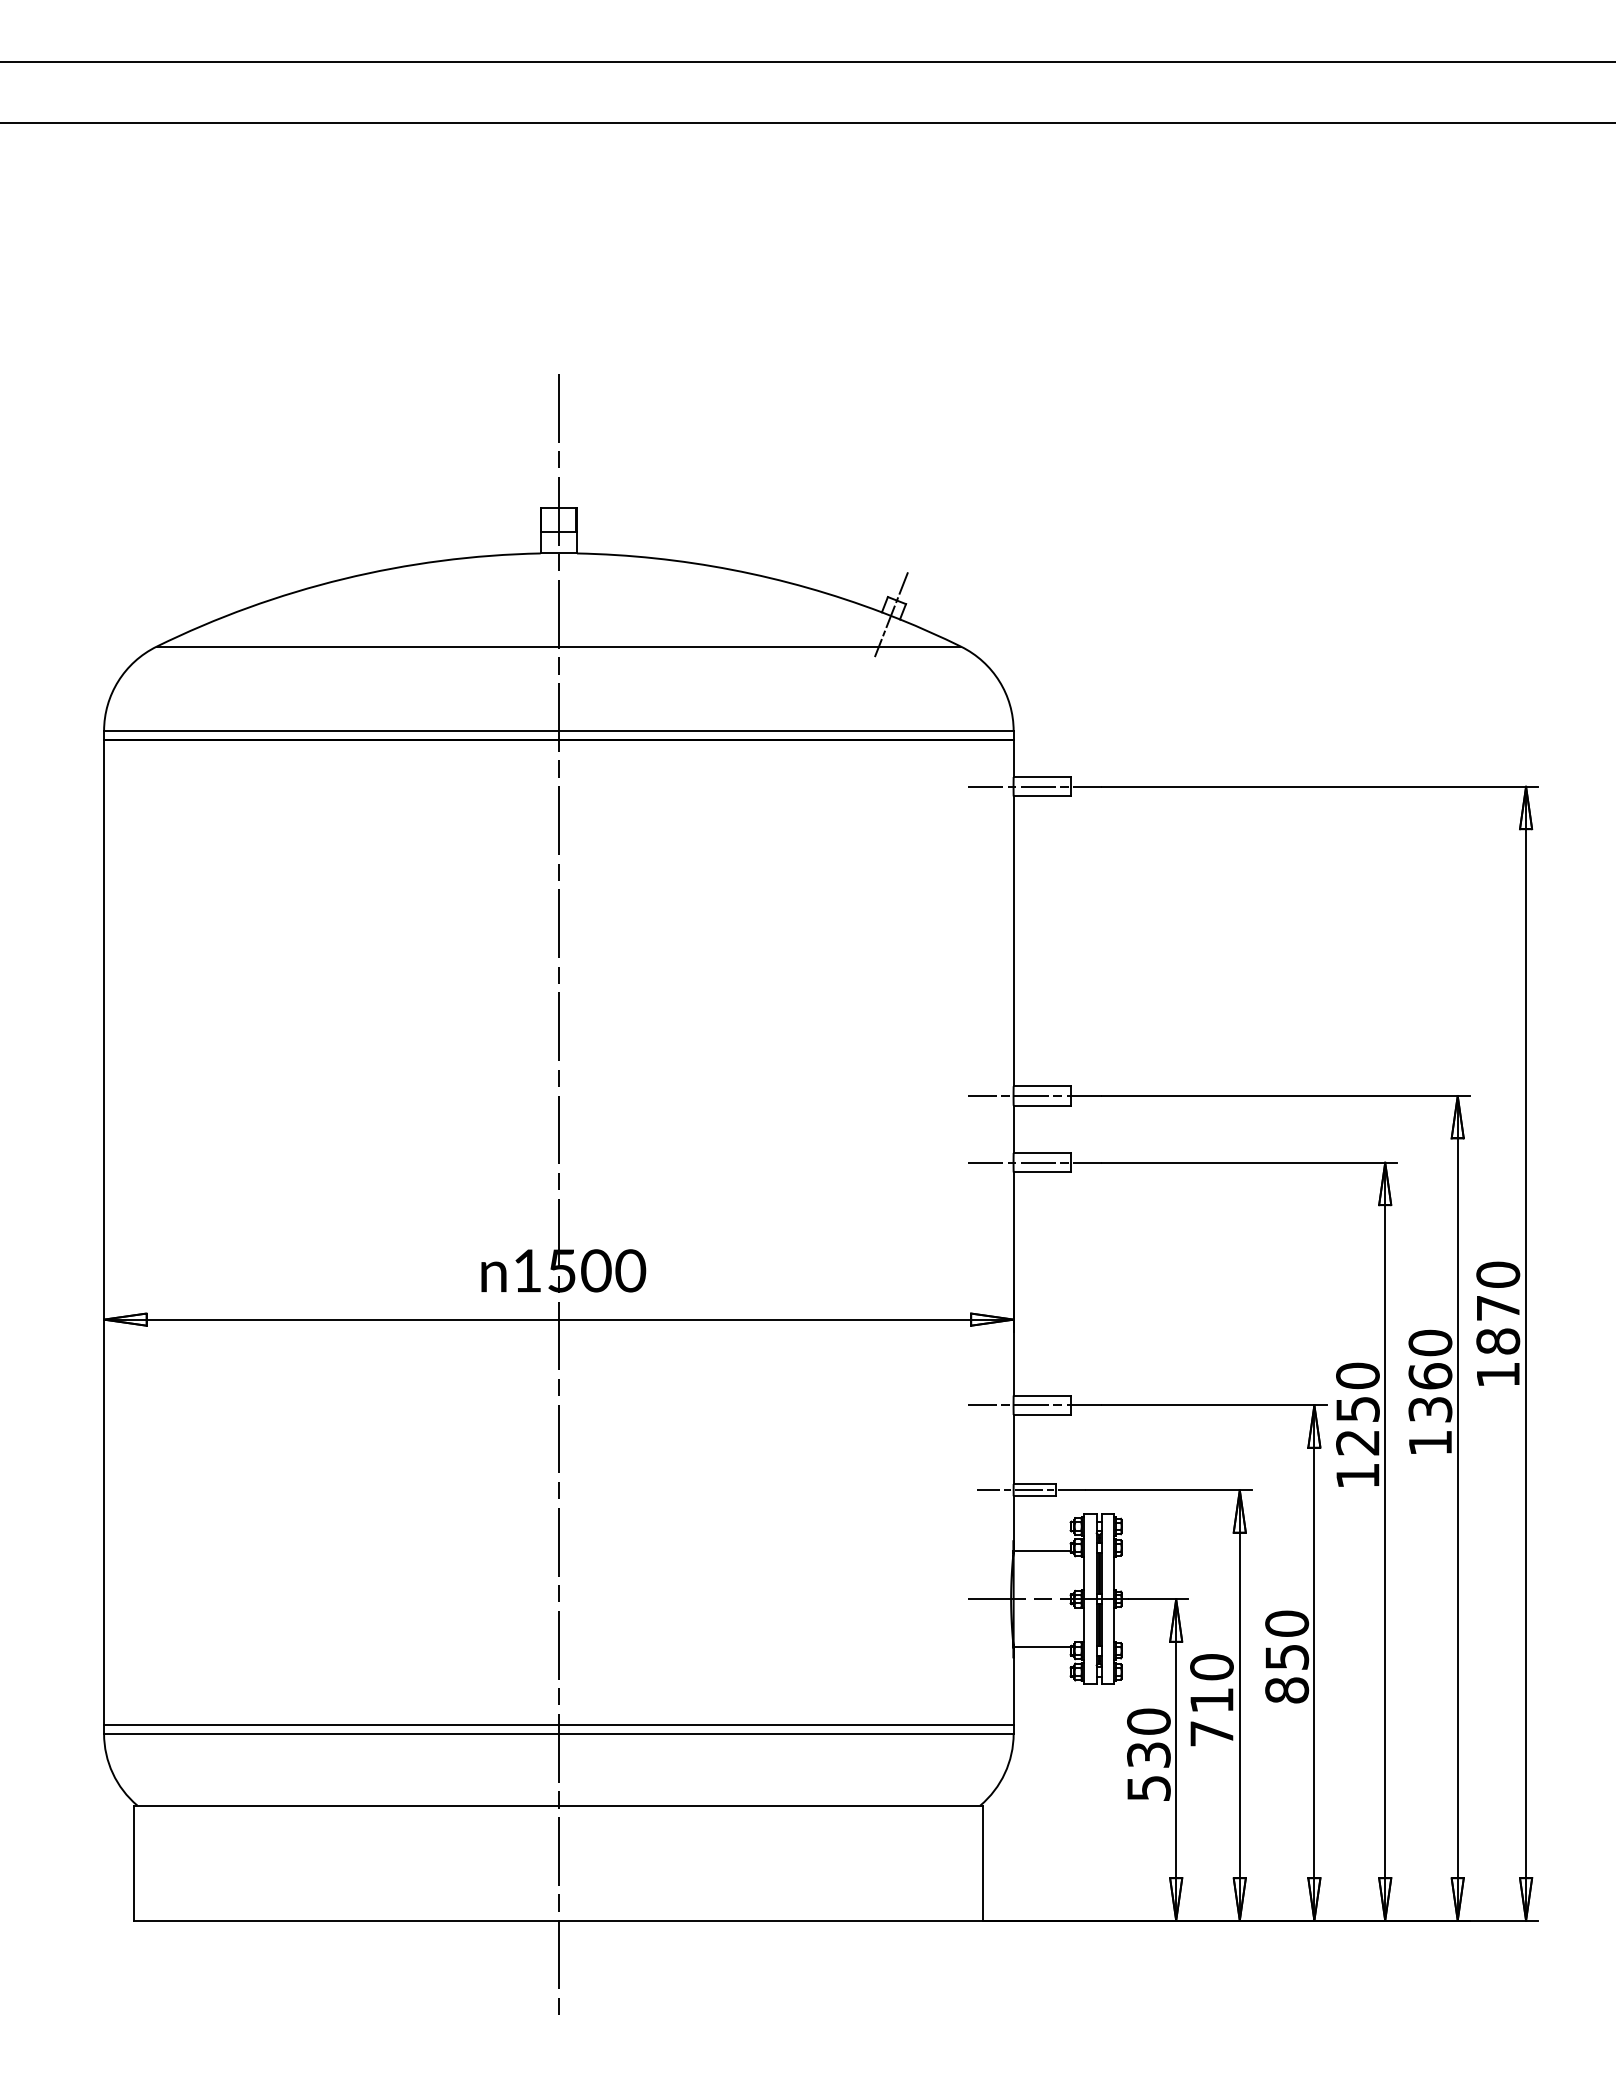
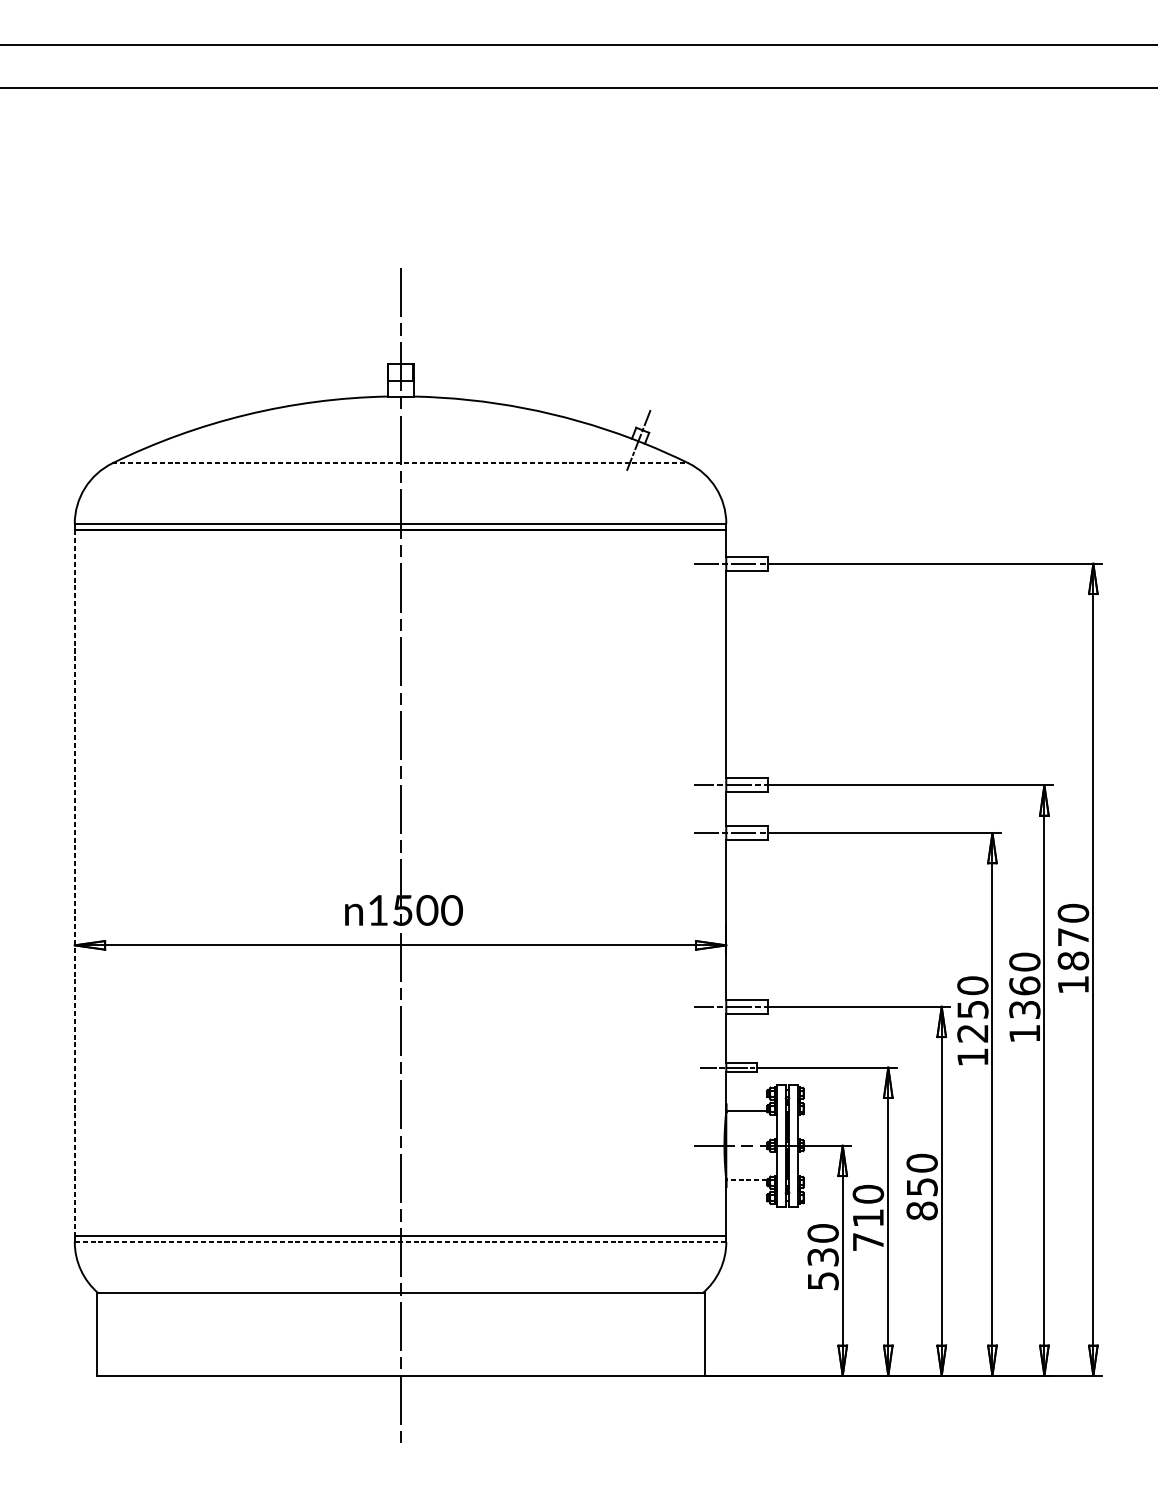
line: (559, 646) -> (400, 463), solid -> dashed
line: (104, 1232) -> (75, 882), solid -> dashed
line: (1041, 1647) -> (746, 1180), solid -> dashed
line: (558, 1733) -> (400, 1241), solid -> dashed

